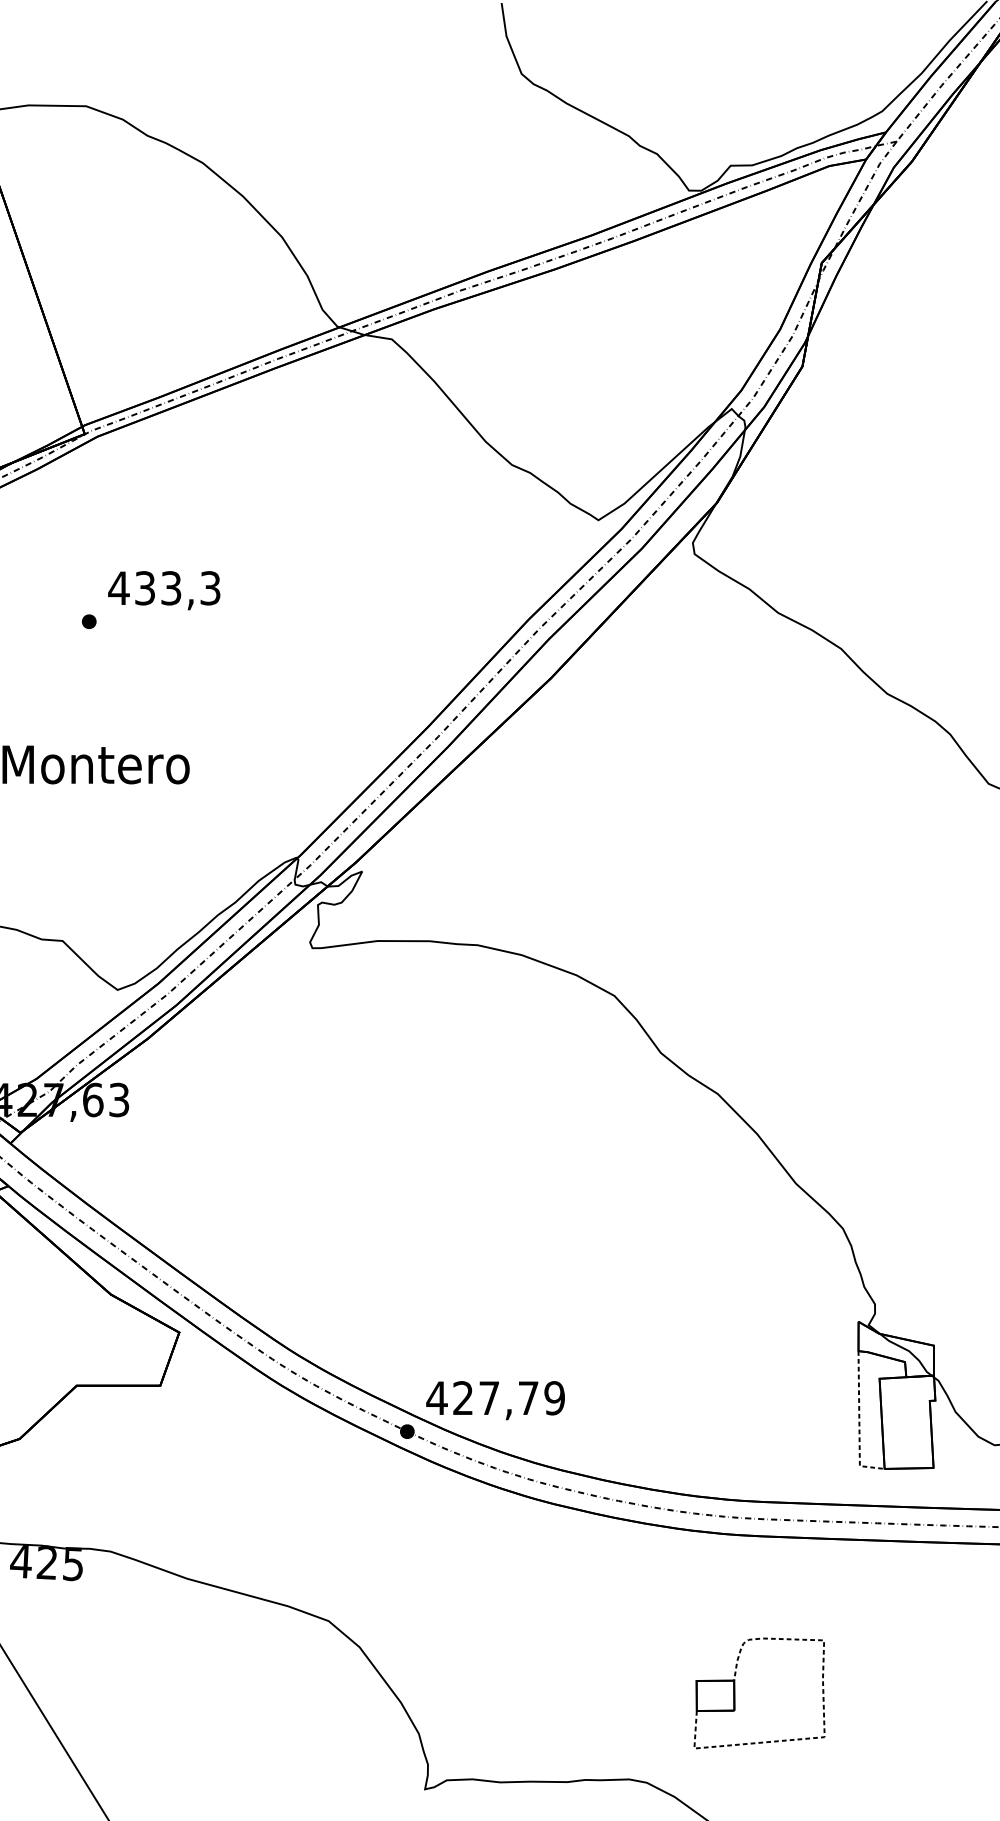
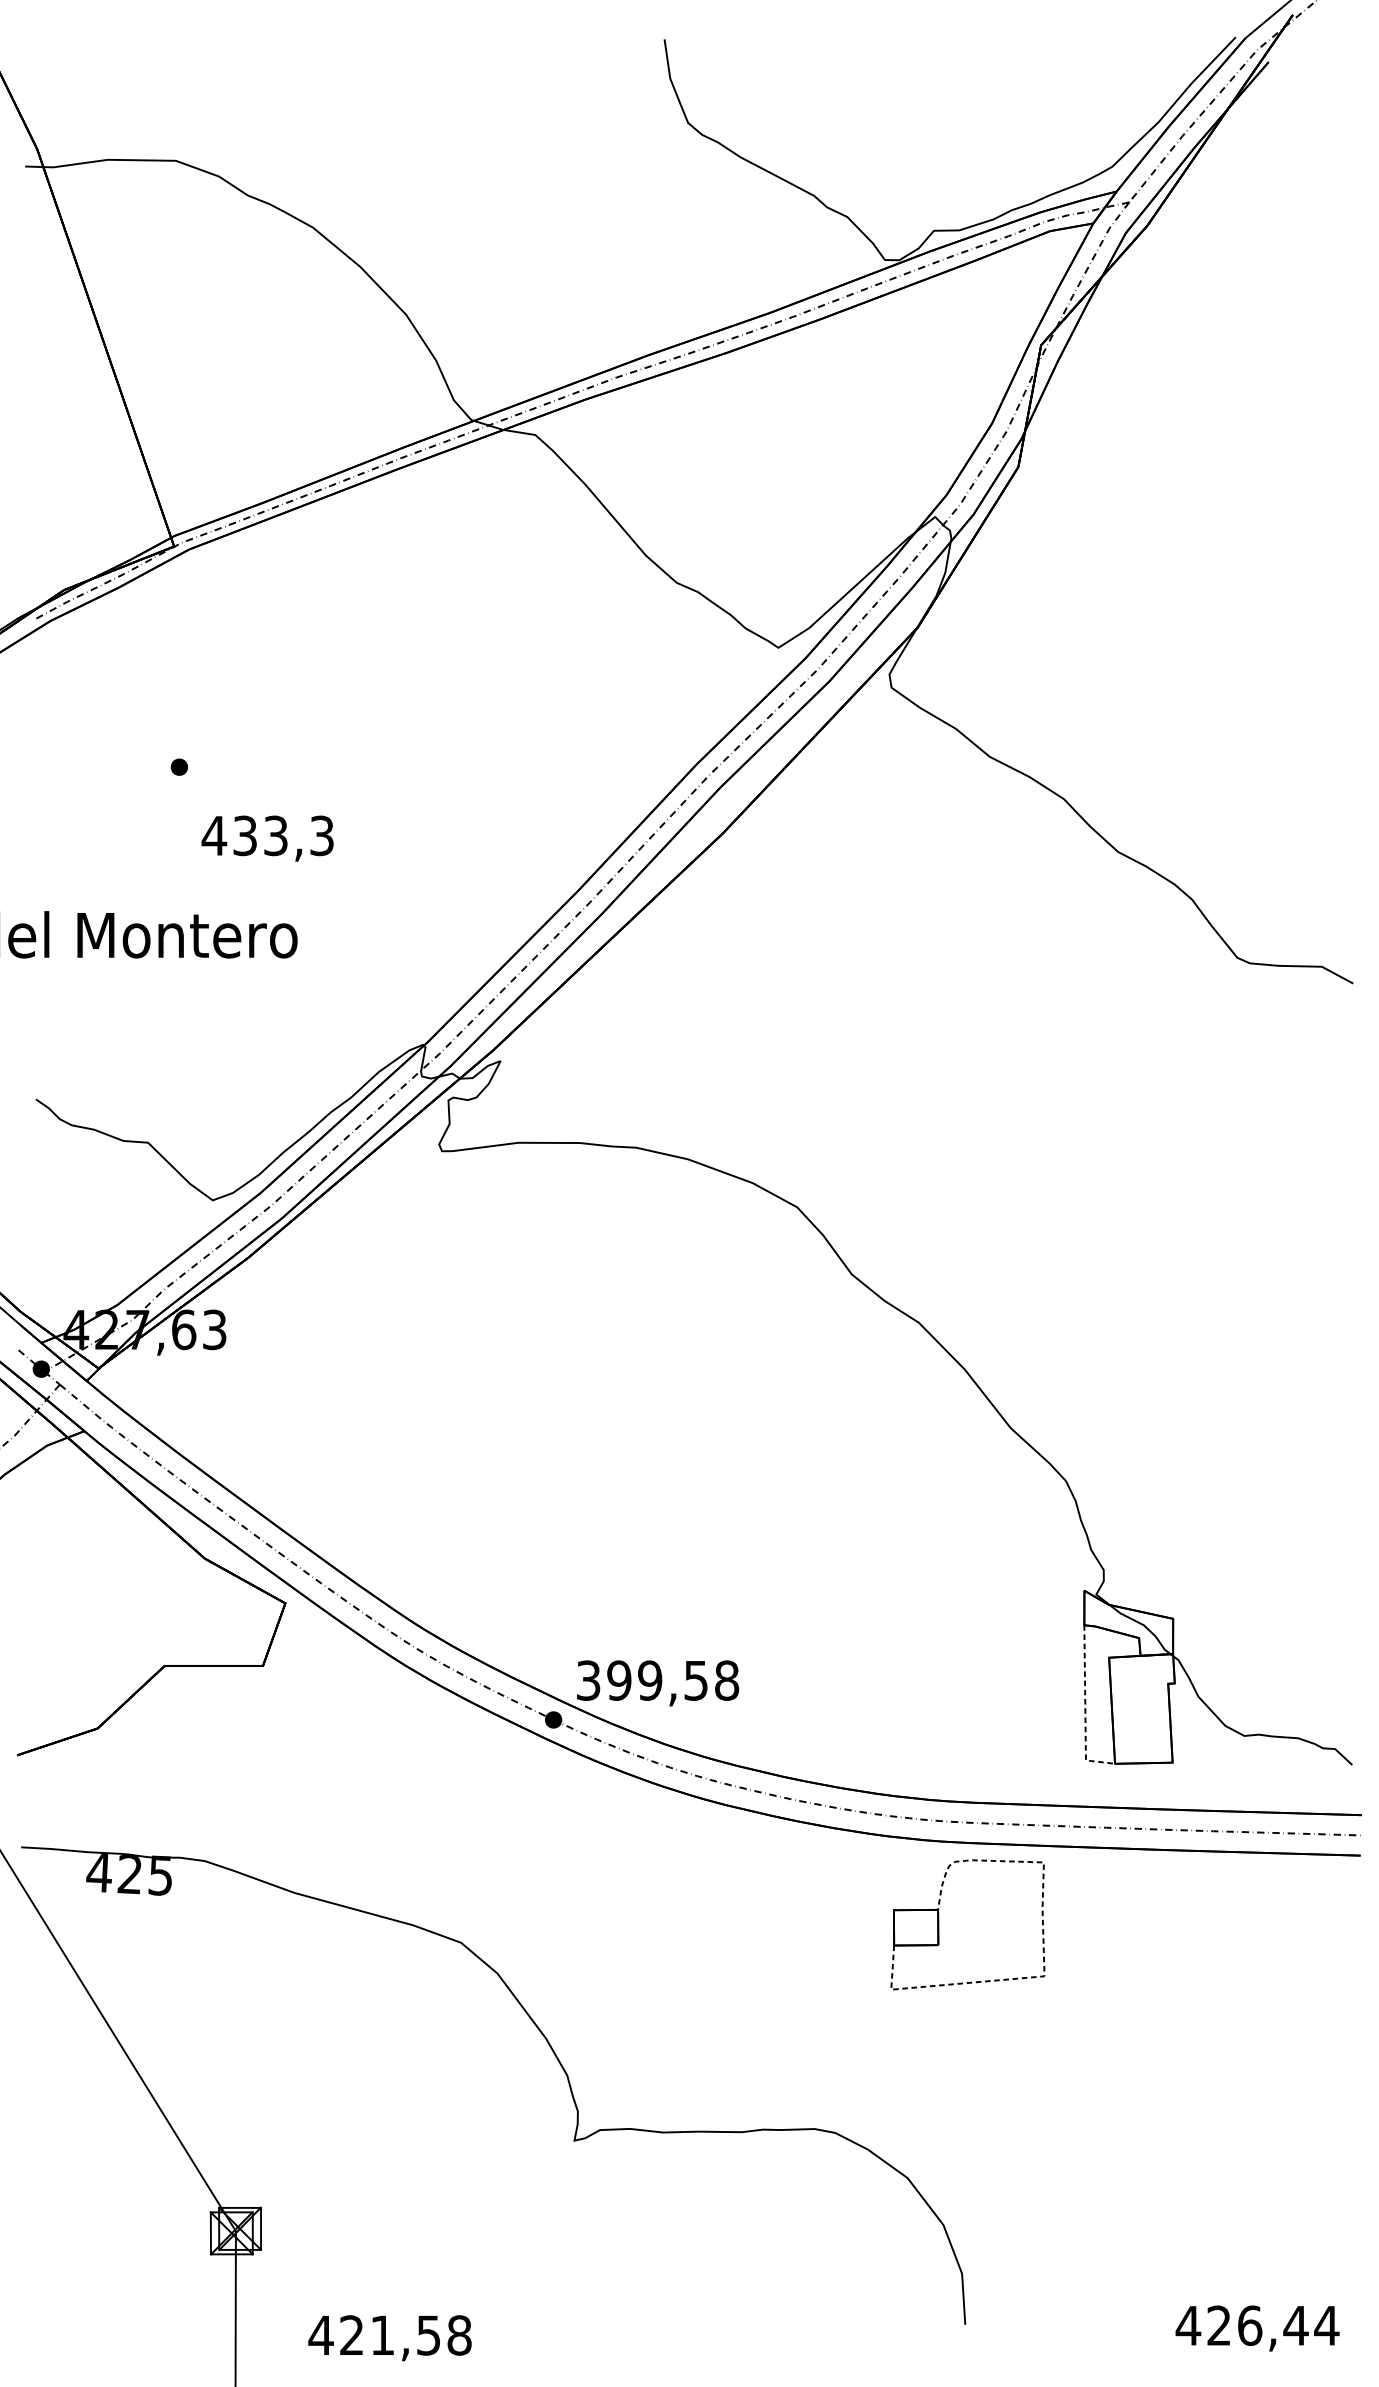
text: (164, 590) -> (267, 838), moved
text: (495, 1398) -> (657, 1680), 427,79 -> 399,58
part: (735, 1693) -> (939, 1924), moved

